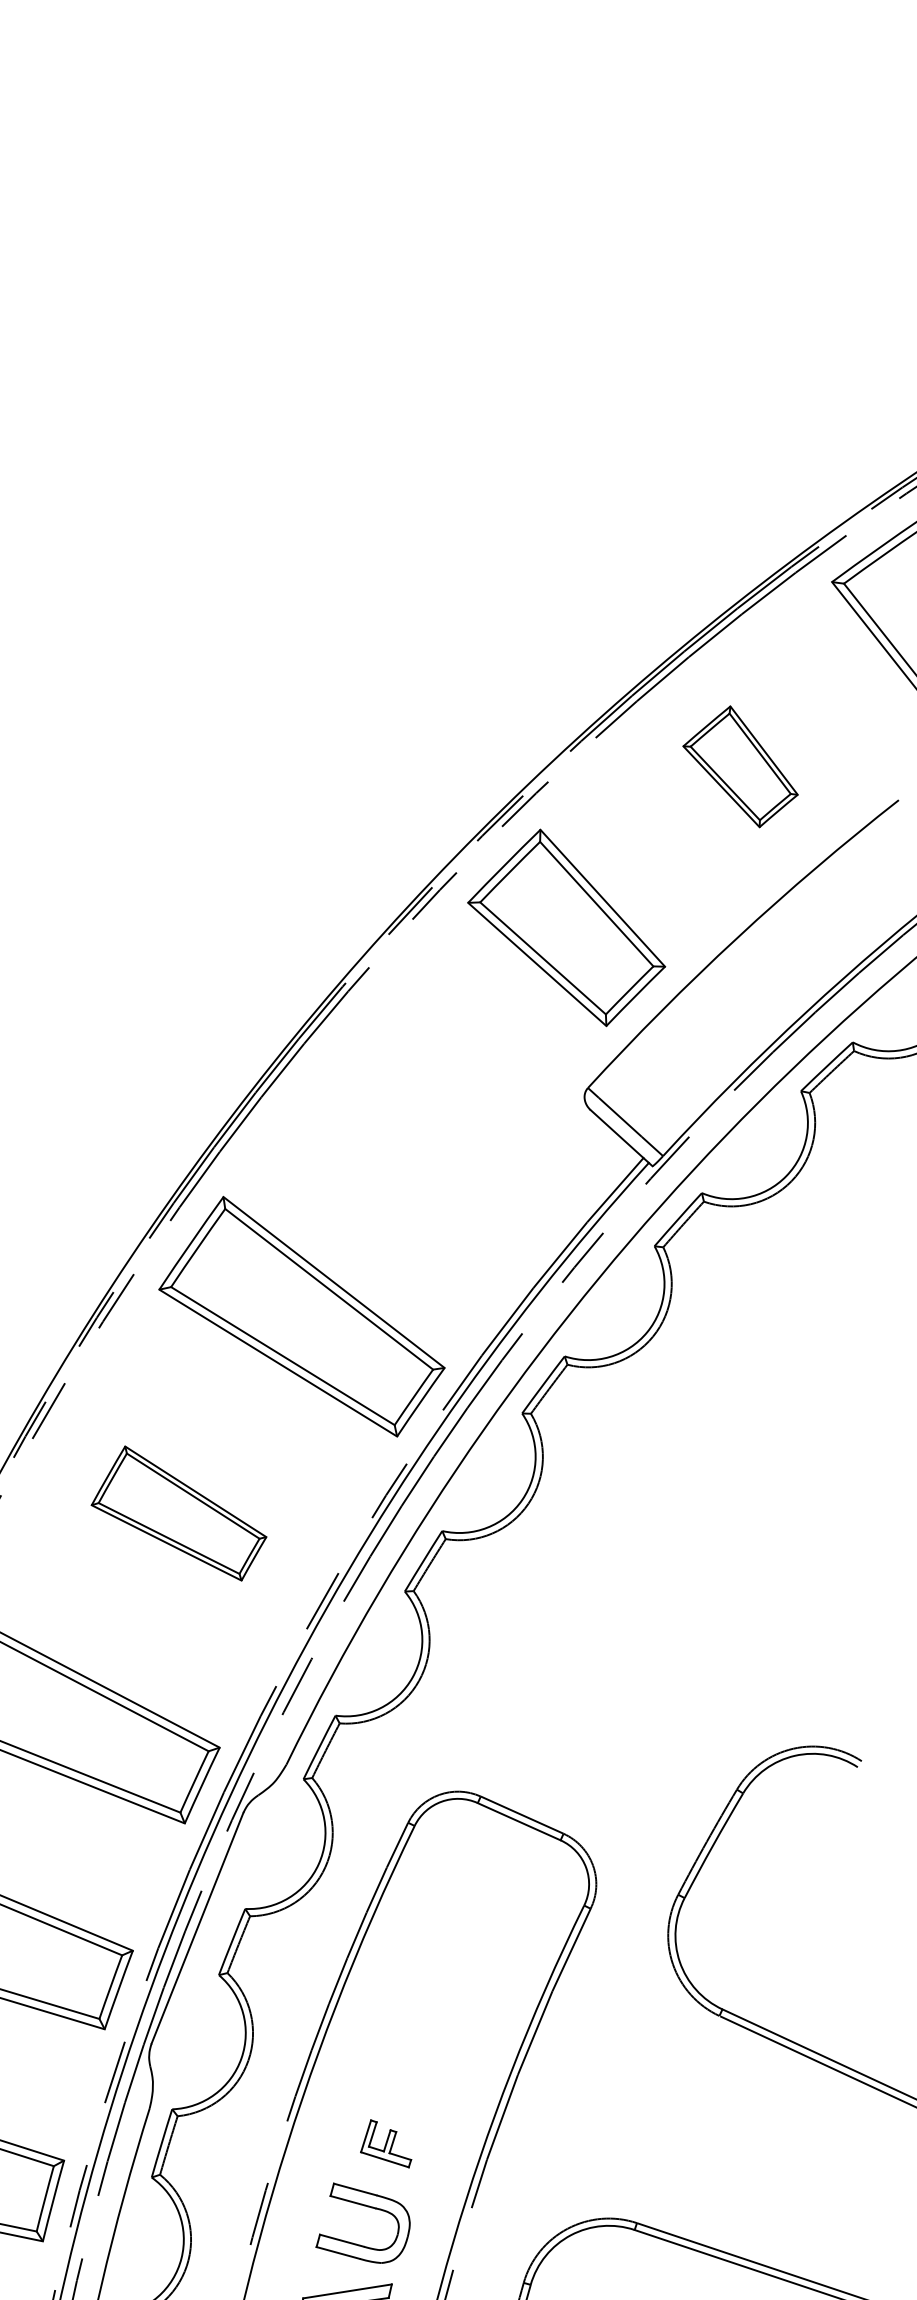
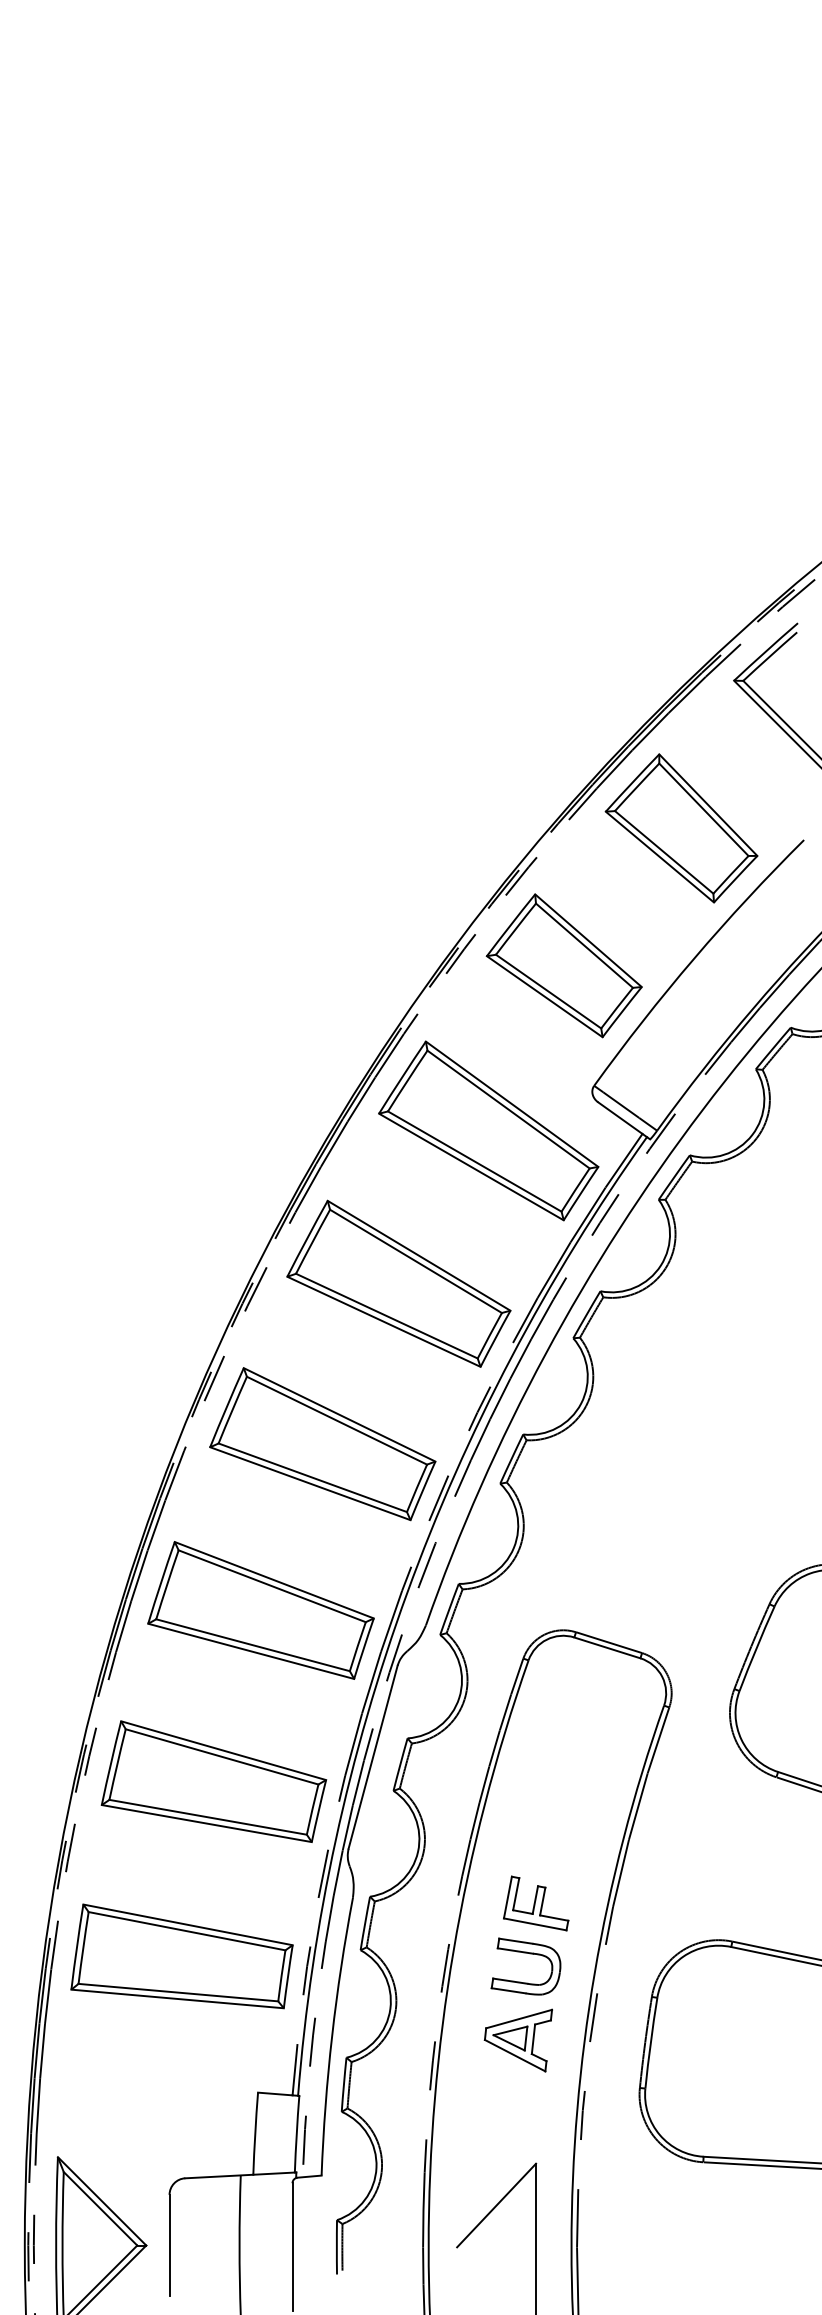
part: (740, 766) -> (681, 828), size x1.67
part: (443, 1130) -> (488, 1130), added
part: (179, 1513) -> (322, 1444), size x1.67
part: (387, 2143) -> (536, 1903), size x1.67

